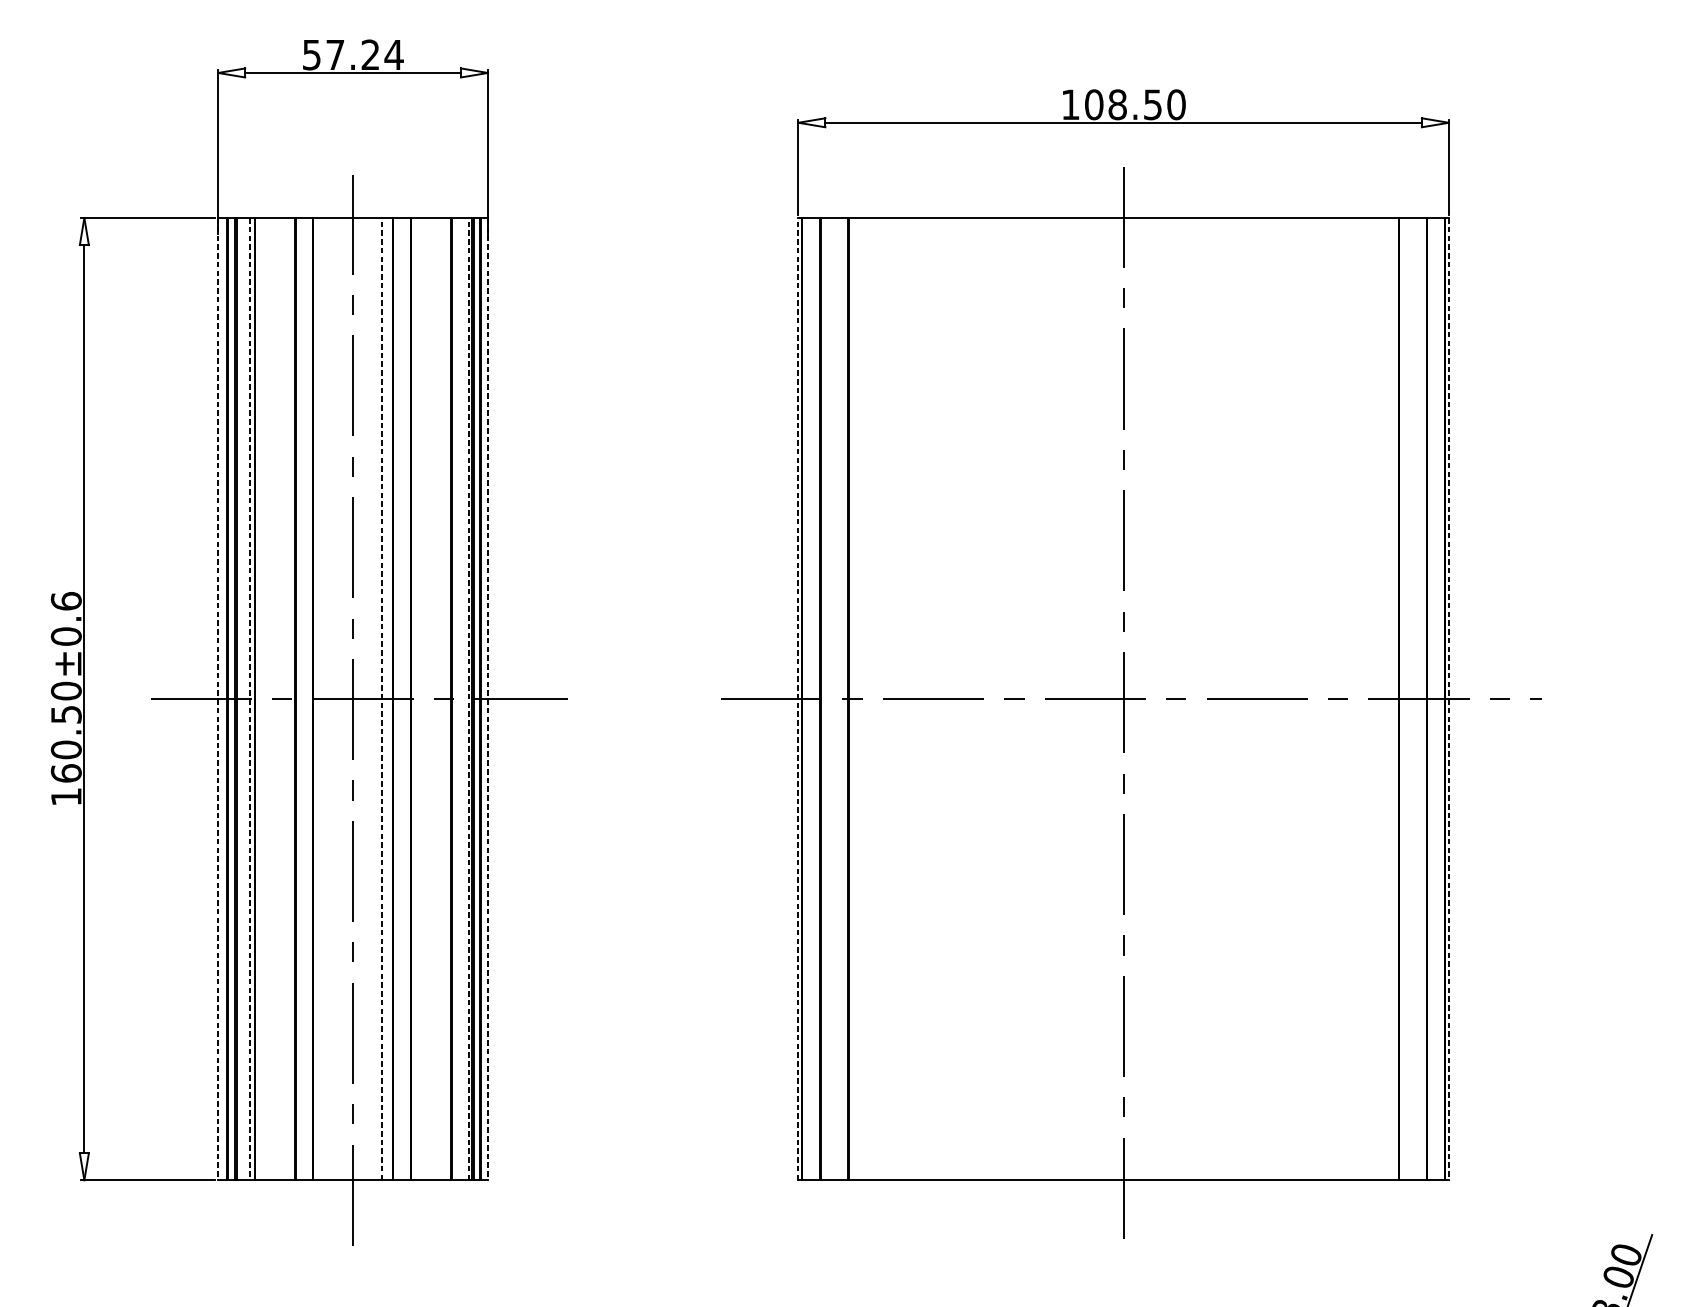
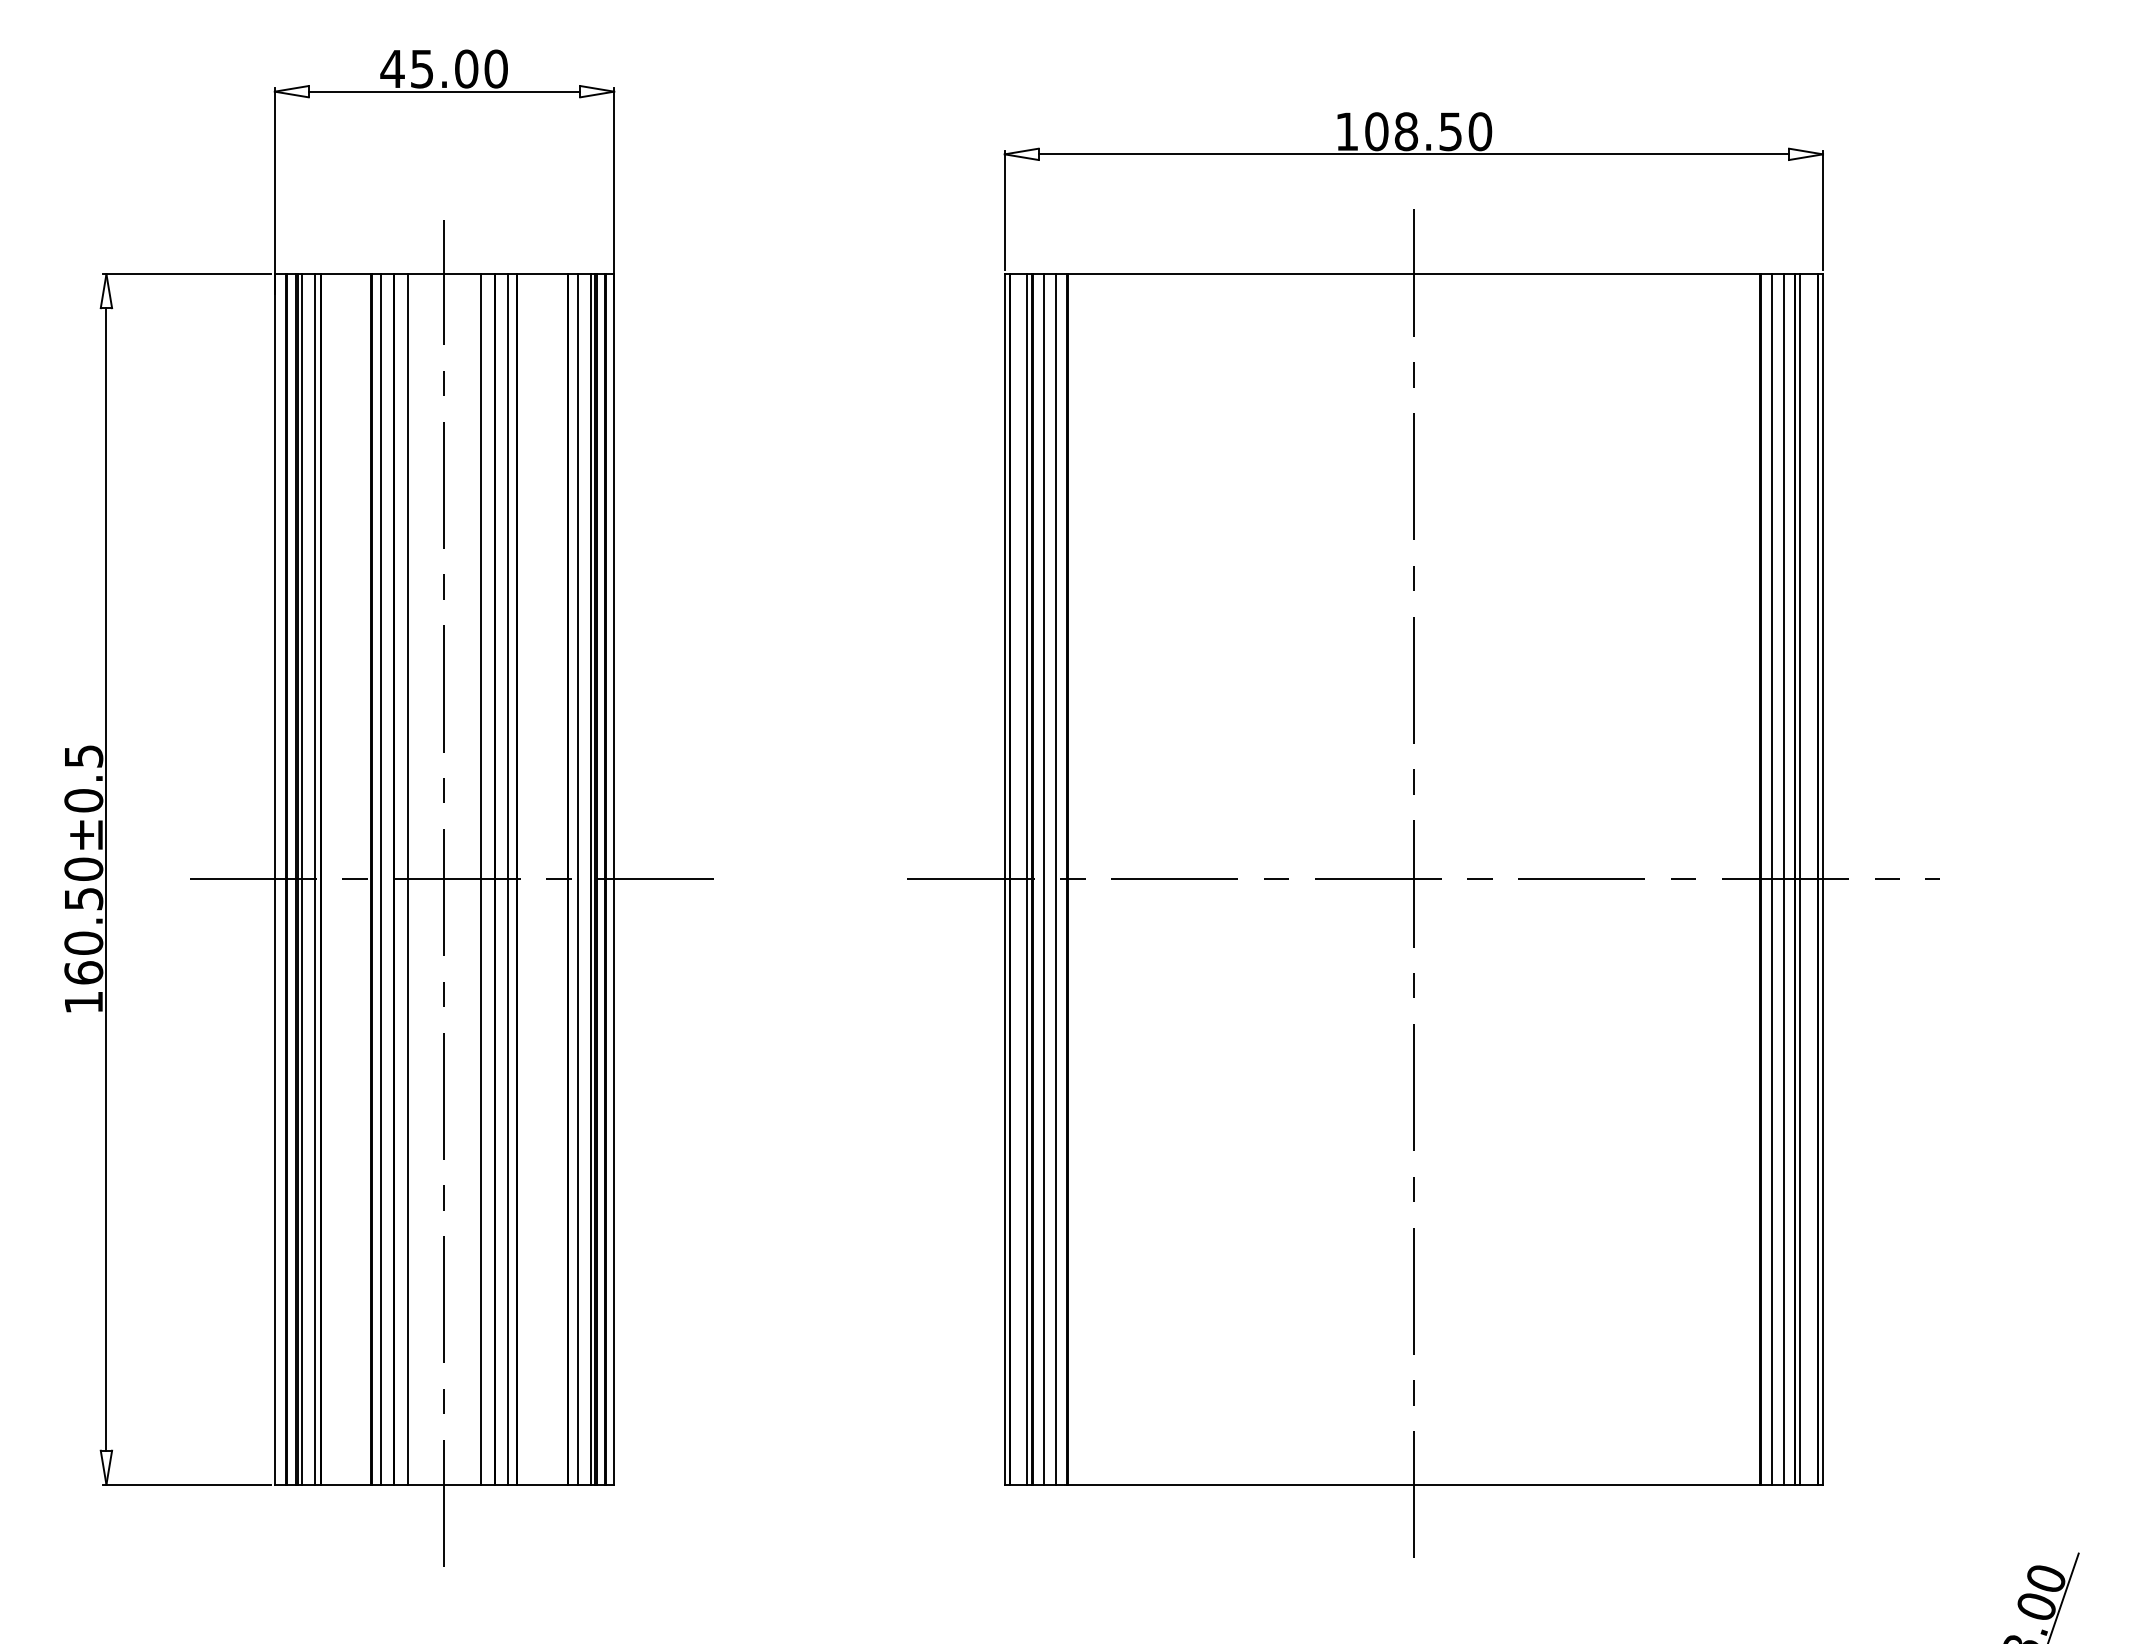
text: (353, 54) -> (444, 68), 57.24 -> 45.00
text: (66, 600) -> (83, 755), 160.50±0.6 -> 160.50±0.5
line: (382, 698) -> (481, 878), dashed -> solid
line: (469, 698) -> (590, 878), dashed -> solid
line: (798, 698) -> (1004, 878), dashed -> solid
line: (217, 699) -> (274, 879), dashed -> solid
line: (240, 699) -> (302, 879), added
line: (250, 699) -> (315, 879), dashed -> solid
line: (302, 699) -> (380, 879), added
line: (323, 699) -> (407, 879), added
line: (403, 699) -> (508, 879), added
line: (458, 699) -> (577, 879), added
line: (488, 699) -> (614, 879), dashed -> solid
line: (816, 699) -> (1027, 879), added
line: (829, 699) -> (1043, 879), added
line: (839, 699) -> (1056, 879), added
line: (1407, 699) -> (1771, 879), added
line: (1417, 699) -> (1783, 879), added
line: (1430, 699) -> (1800, 879), added
line: (1449, 699) -> (1823, 879), dashed -> solid

